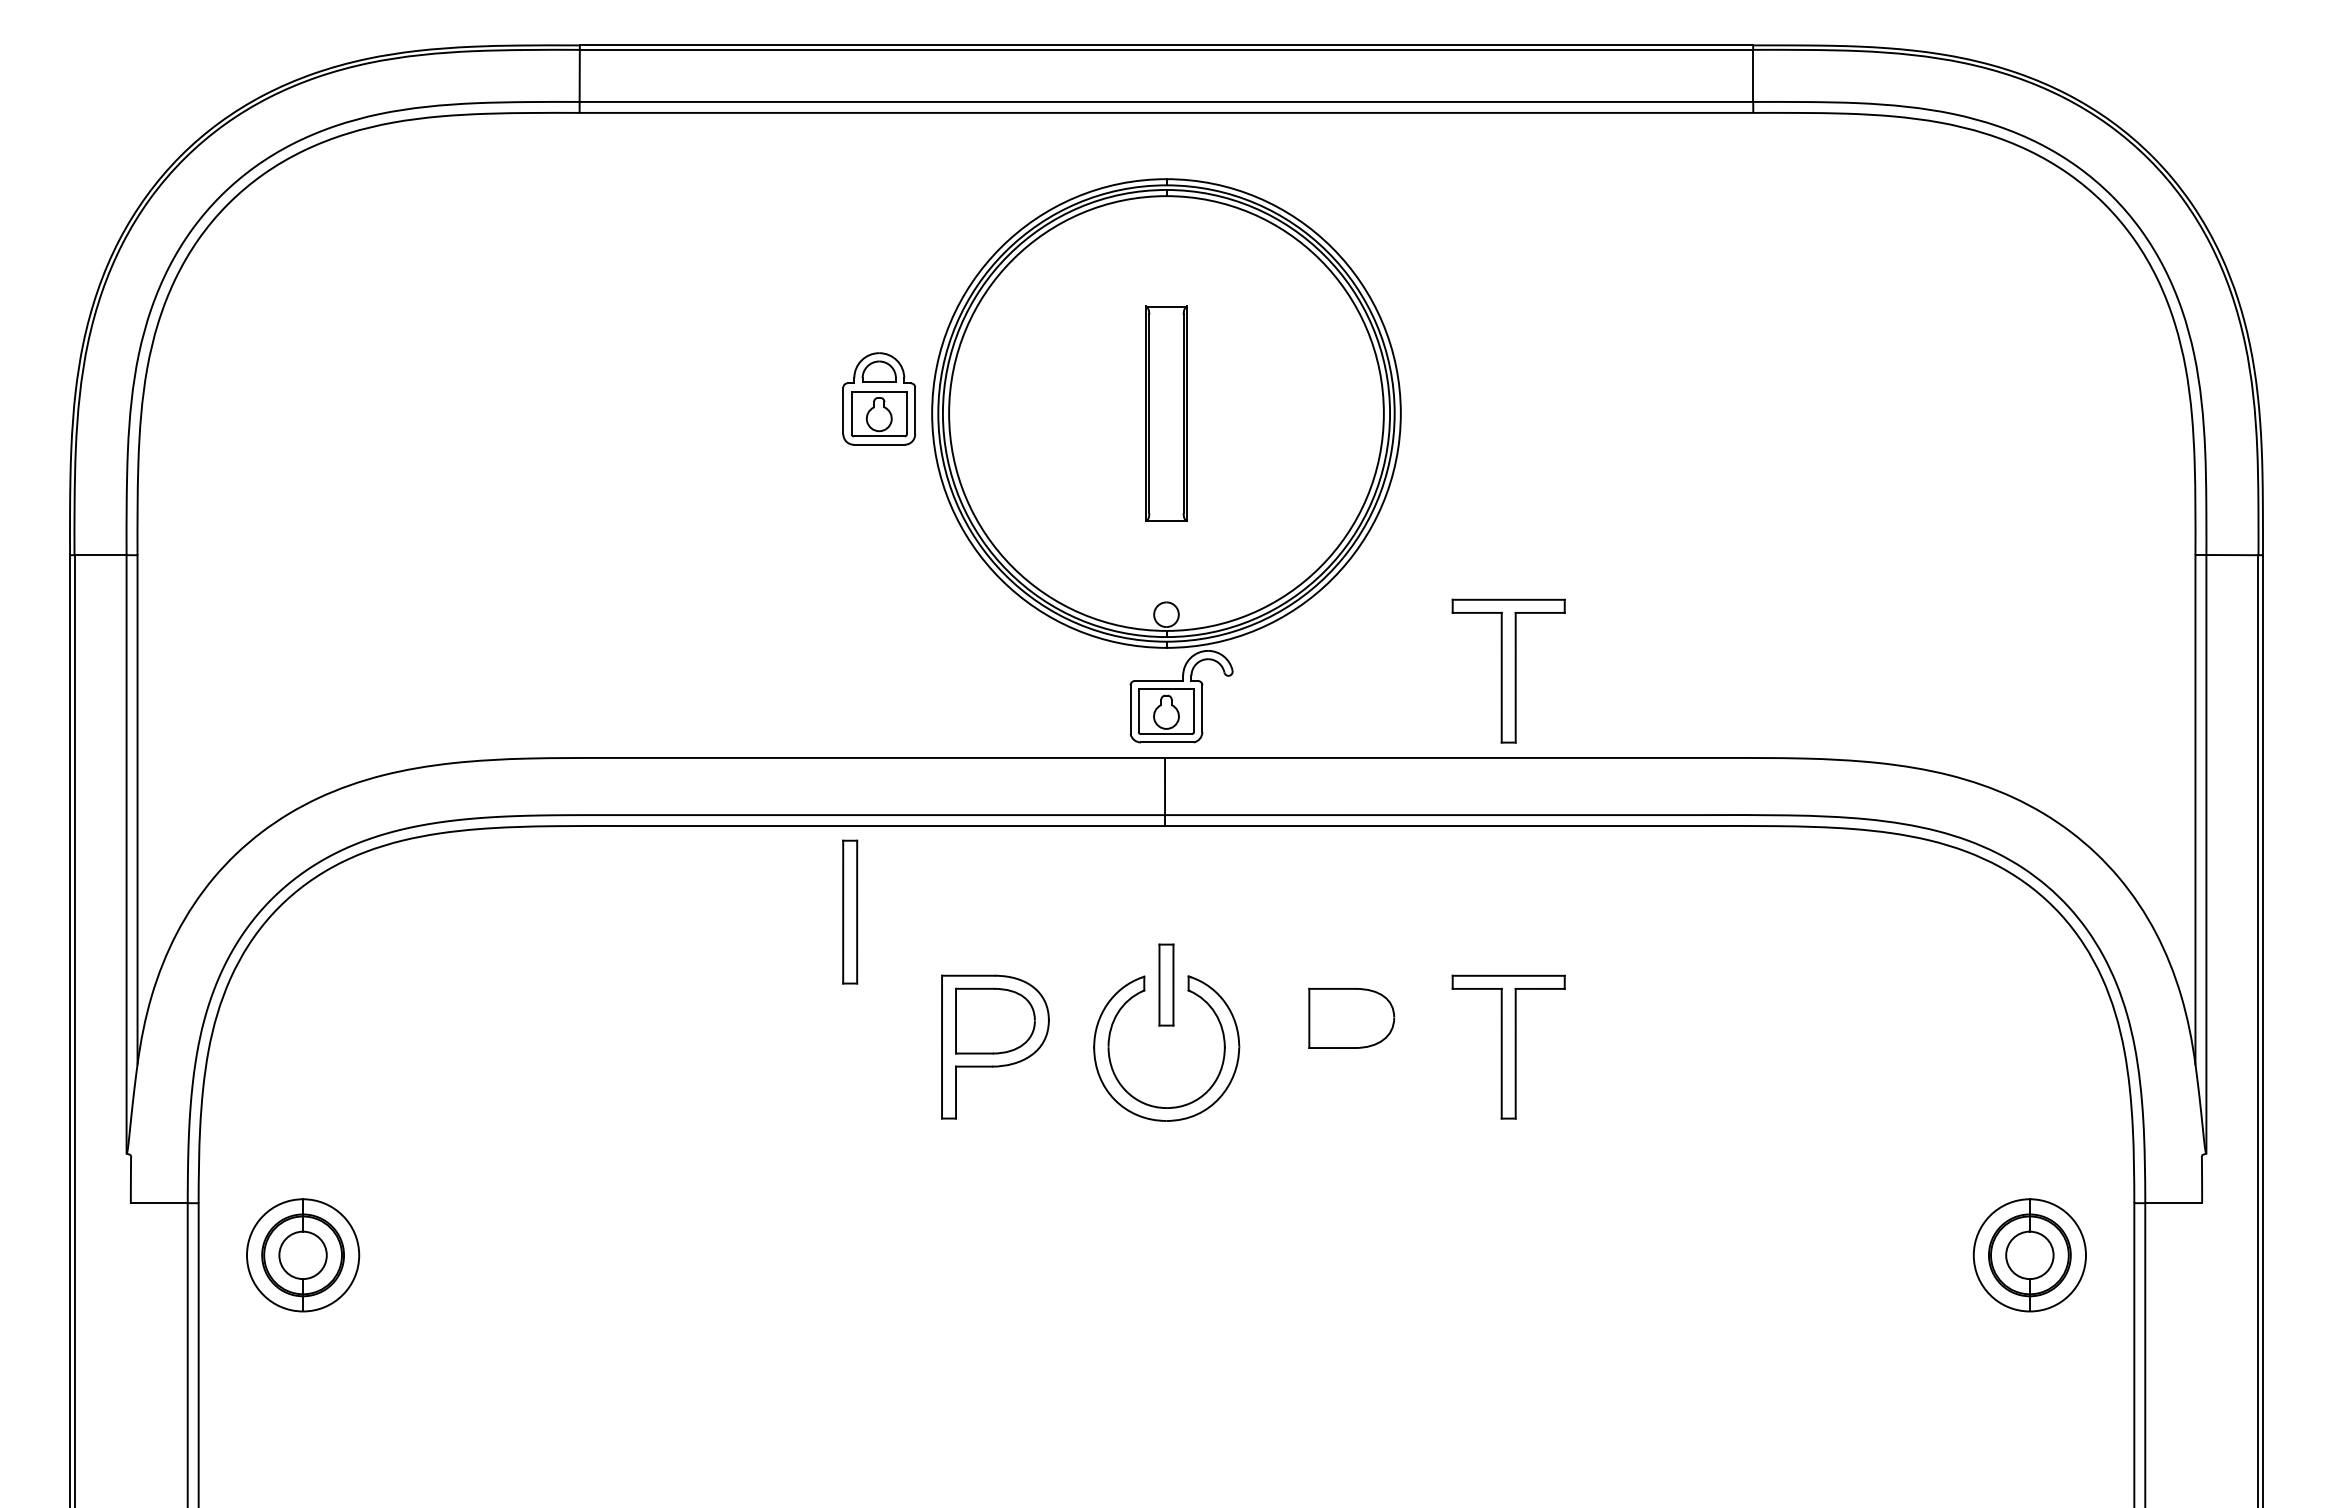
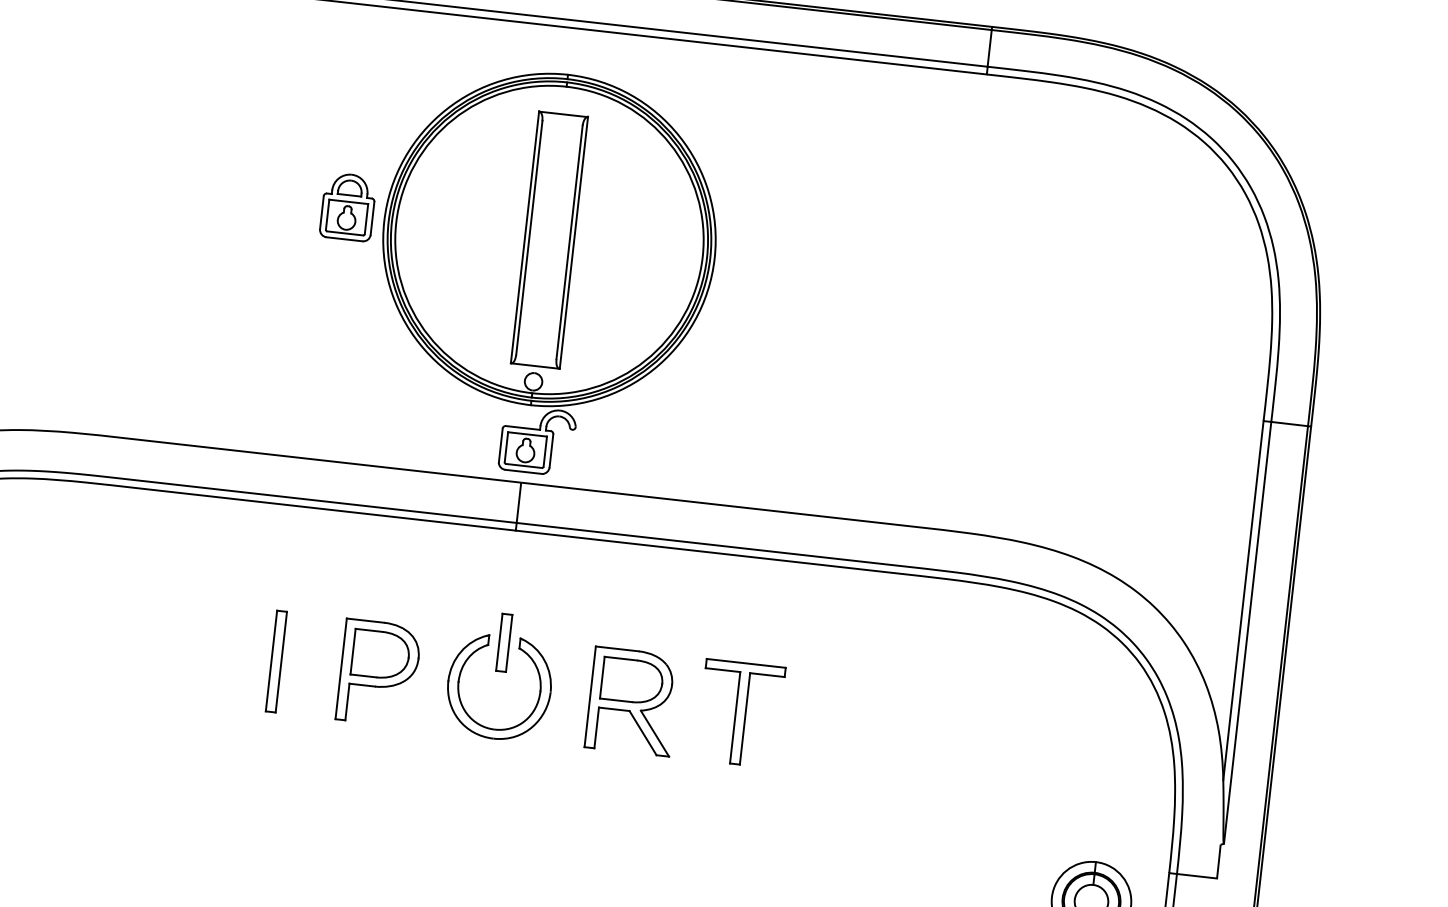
part: (1166, 413) -> (549, 239), size x1.67
part: (1508, 670) -> (770, 448), removed
part: (850, 911) -> (276, 661), moved
part: (1355, 1046) -> (632, 701), added

